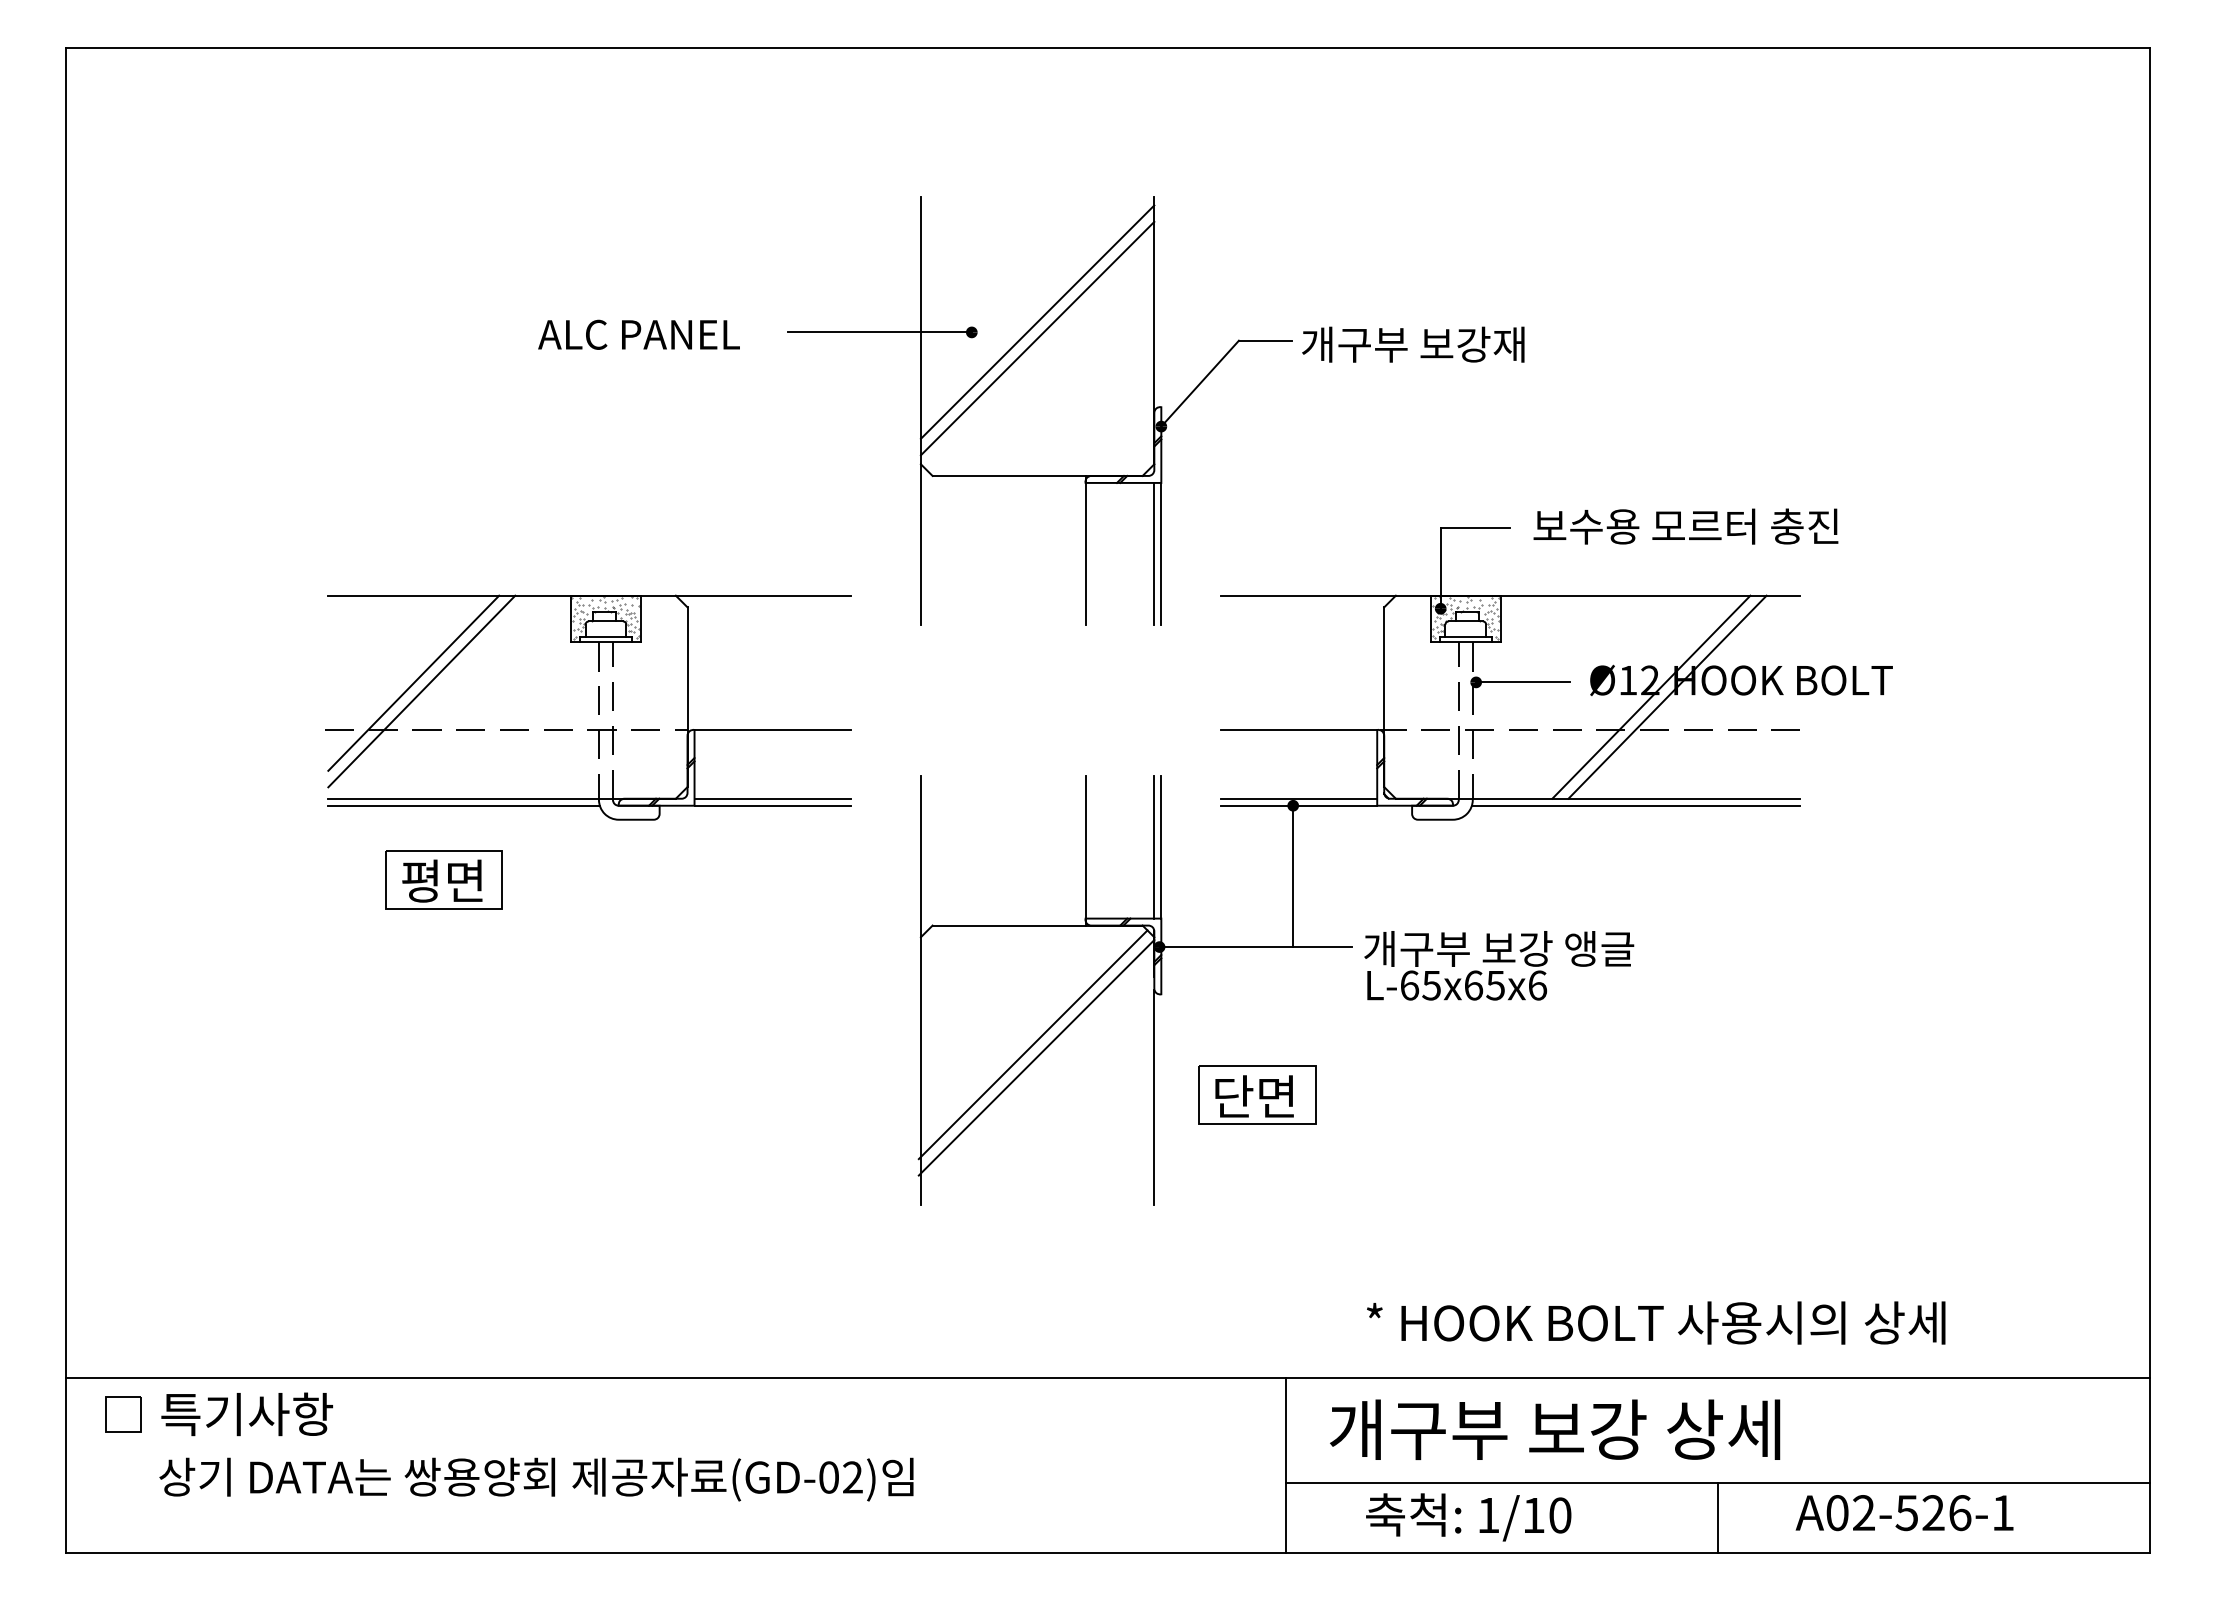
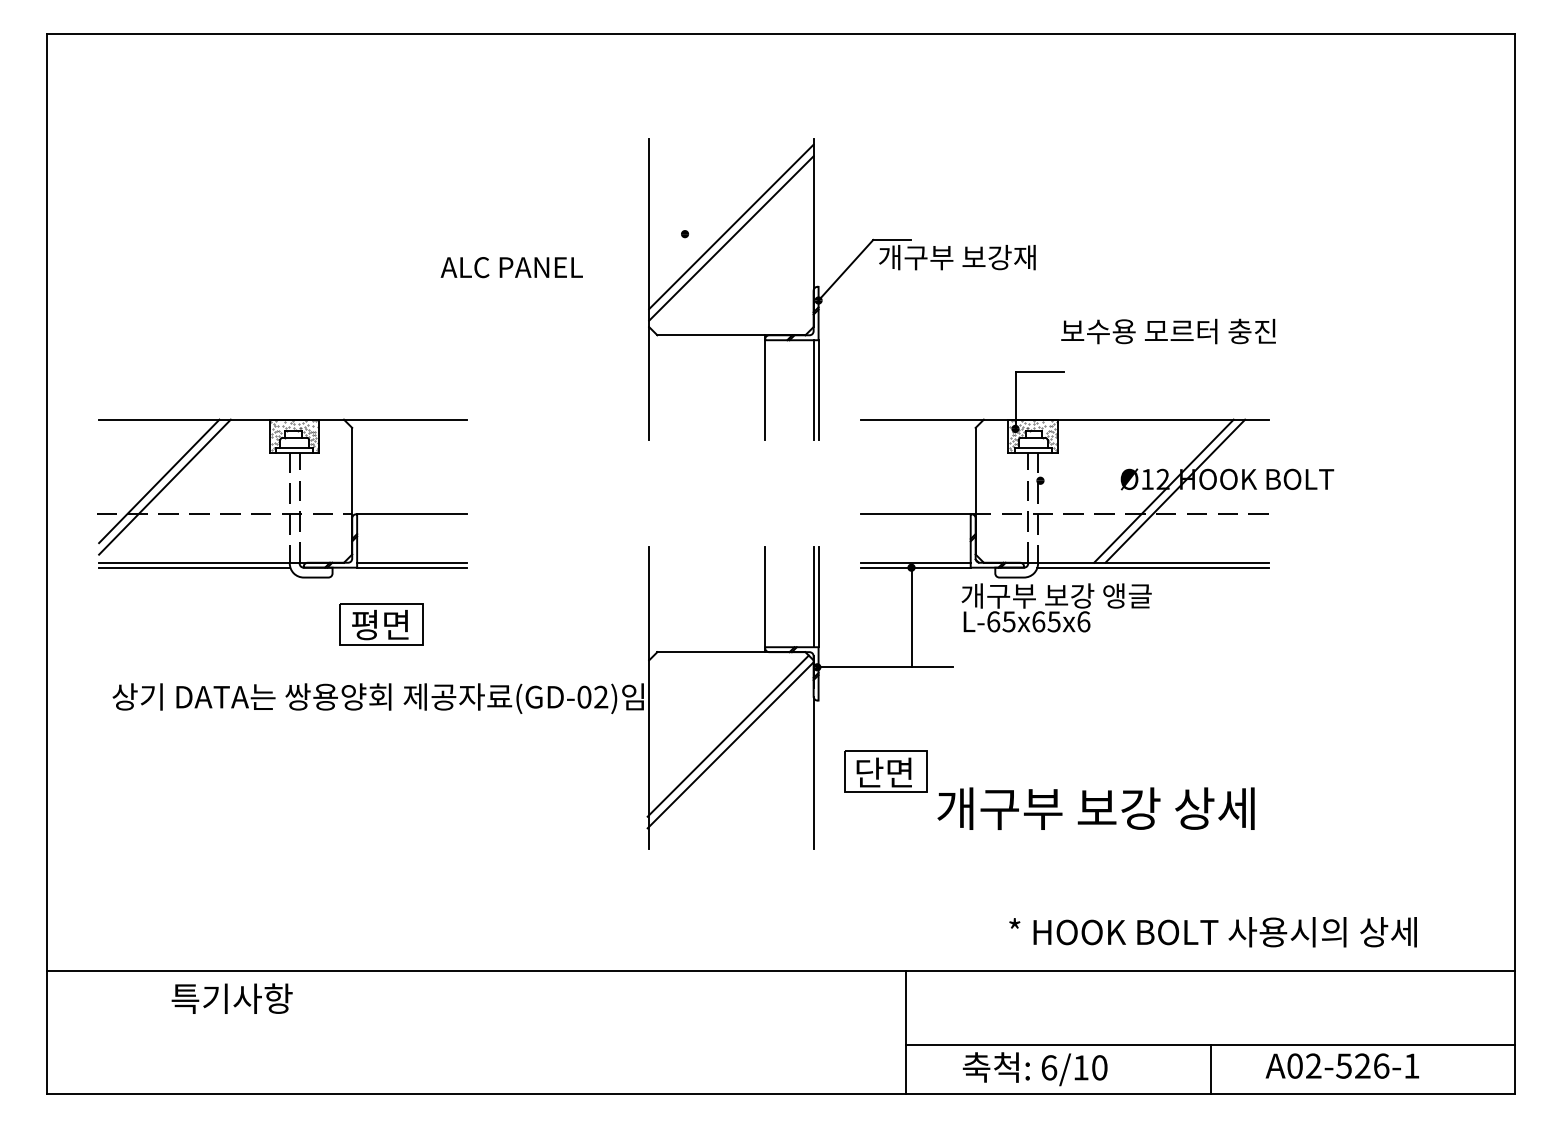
line: (879, 332) -> (619, 234), removed
text: (638, 334) -> (511, 267), moved
text: (1413, 344) -> (957, 257), moved
text: (1685, 526) -> (1168, 331), moved
line: (1523, 682) -> (1073, 480), removed
part: (598, 707) -> (289, 498), moved
part: (443, 879) -> (381, 623), moved
text: (1499, 965) -> (1056, 607), moved
text: (1656, 1322) -> (1213, 931), moved
part: (123, 1414) -> (87, 996), removed
text: (246, 1414) -> (231, 998), moved
text: (1555, 1429) -> (1096, 808), moved
text: (536, 1479) -> (378, 698), moved
text: (1488, 1515) -> (1049, 1067), 1/10 -> 6/10

